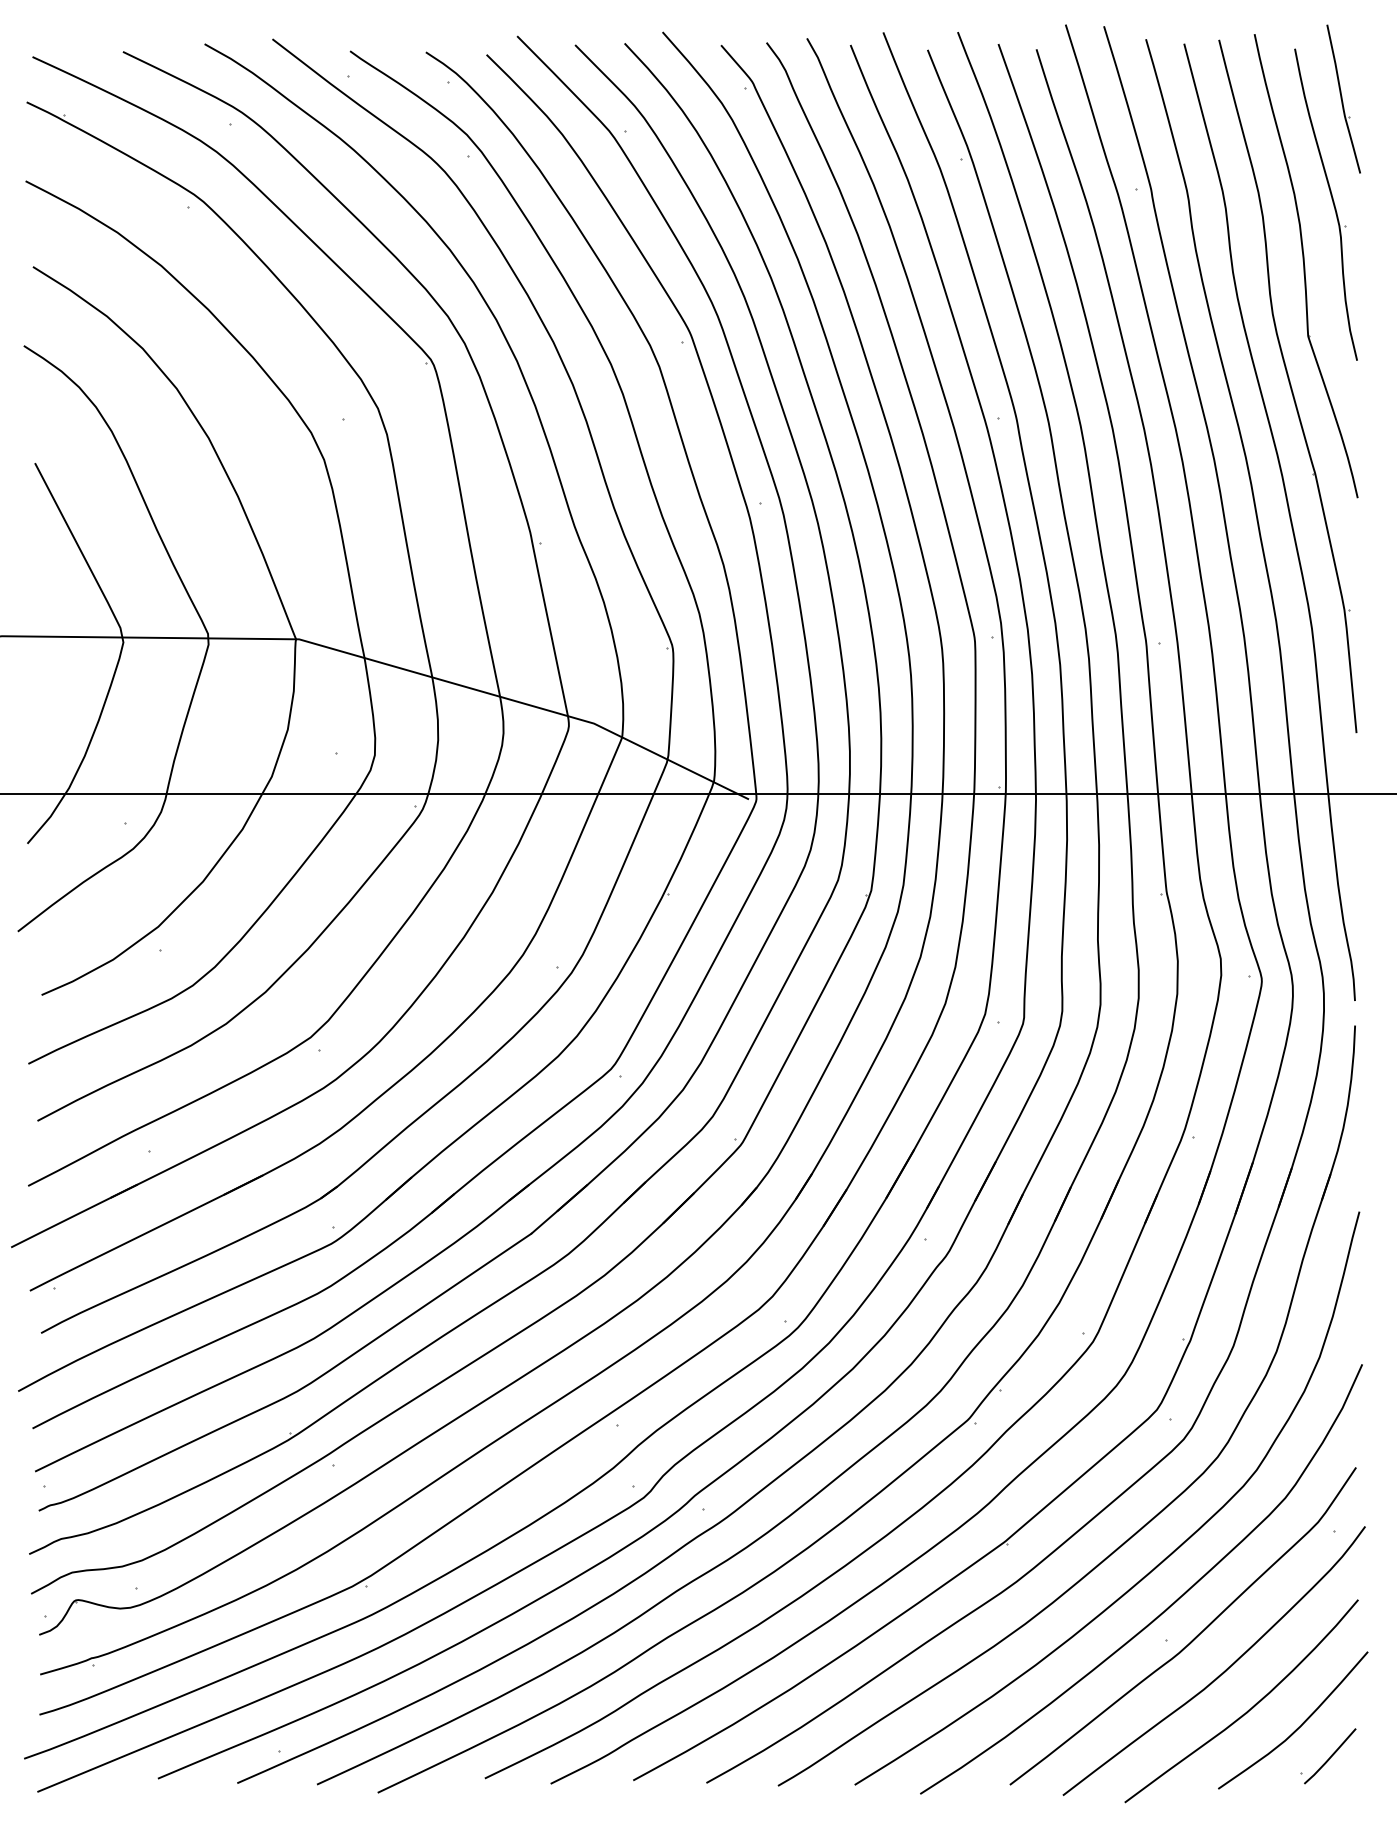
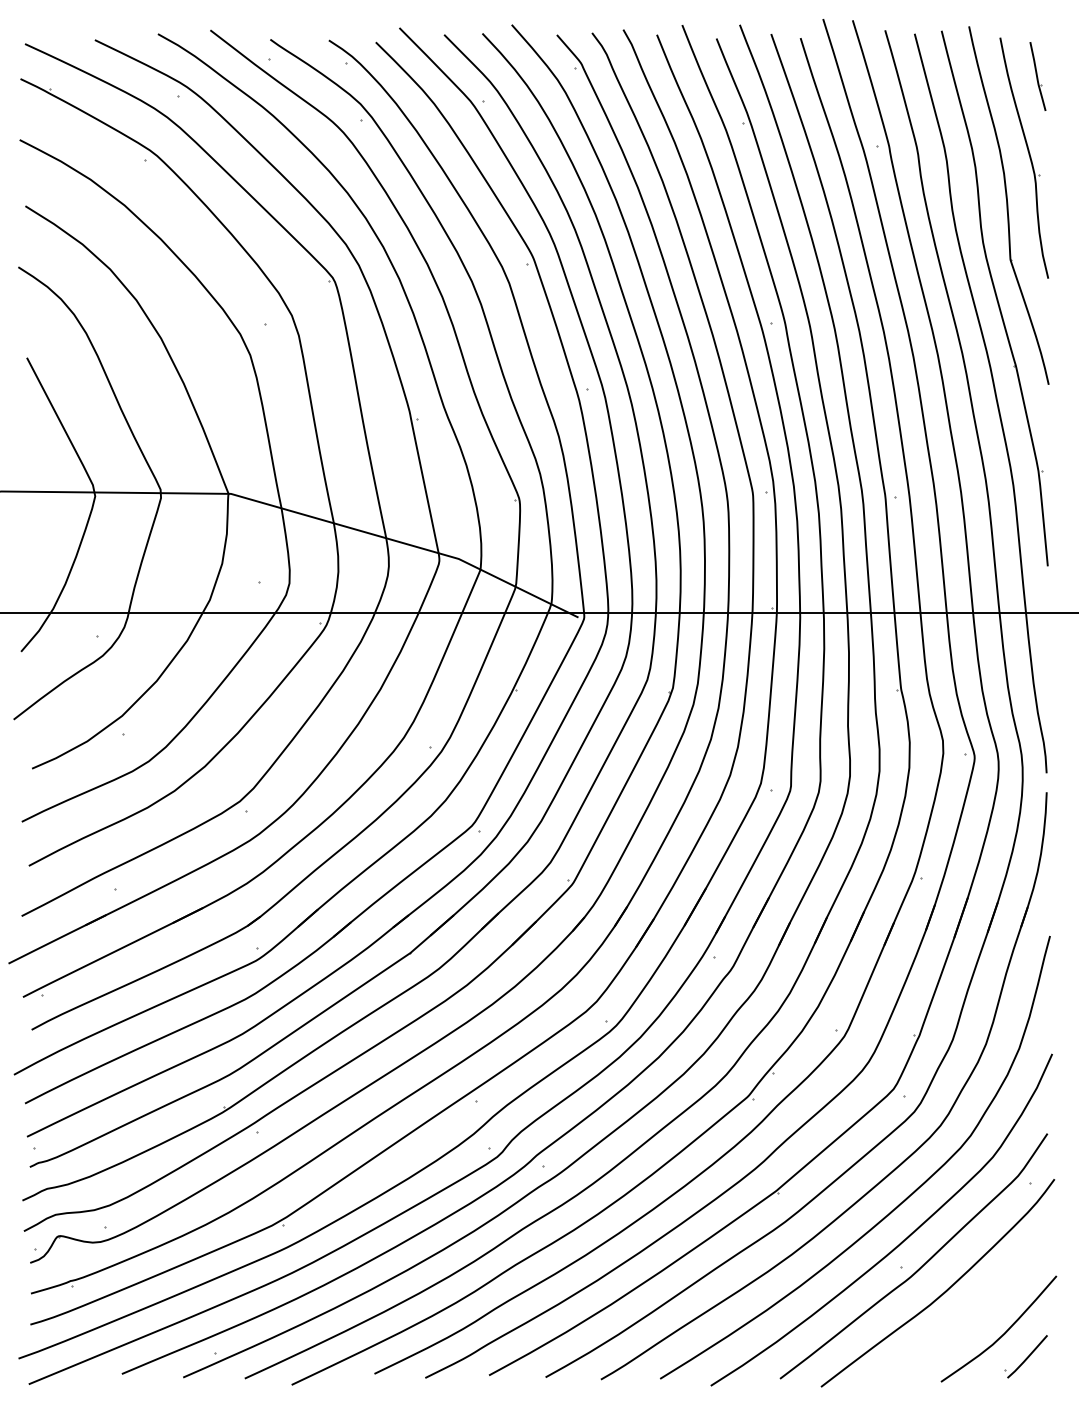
part: (1343, 99) -> (1037, 76), size x0.6
curve: (1248, 1709) -> (964, 1320), removed

